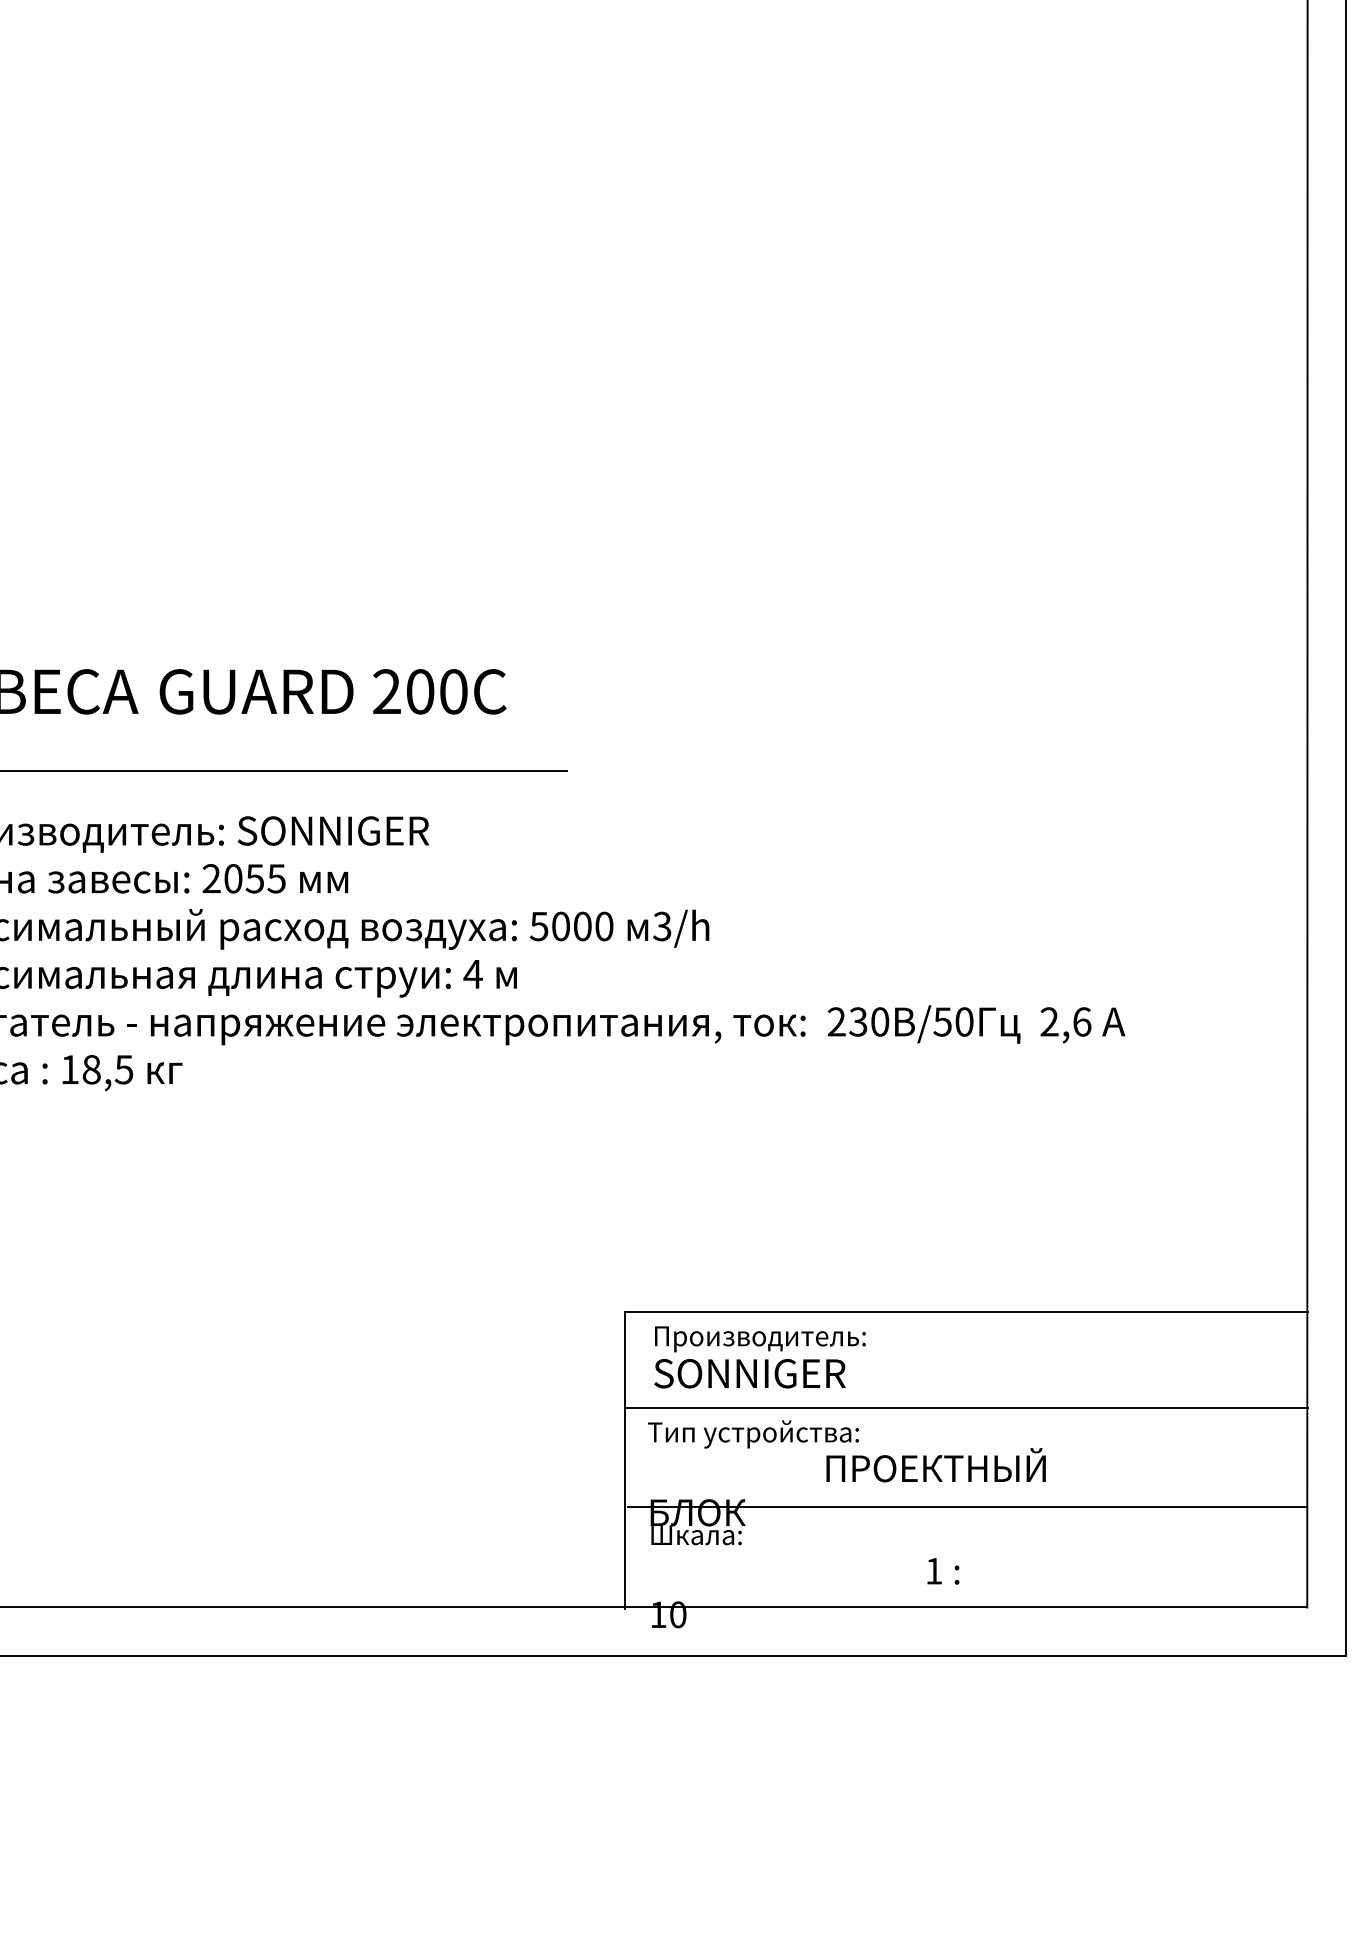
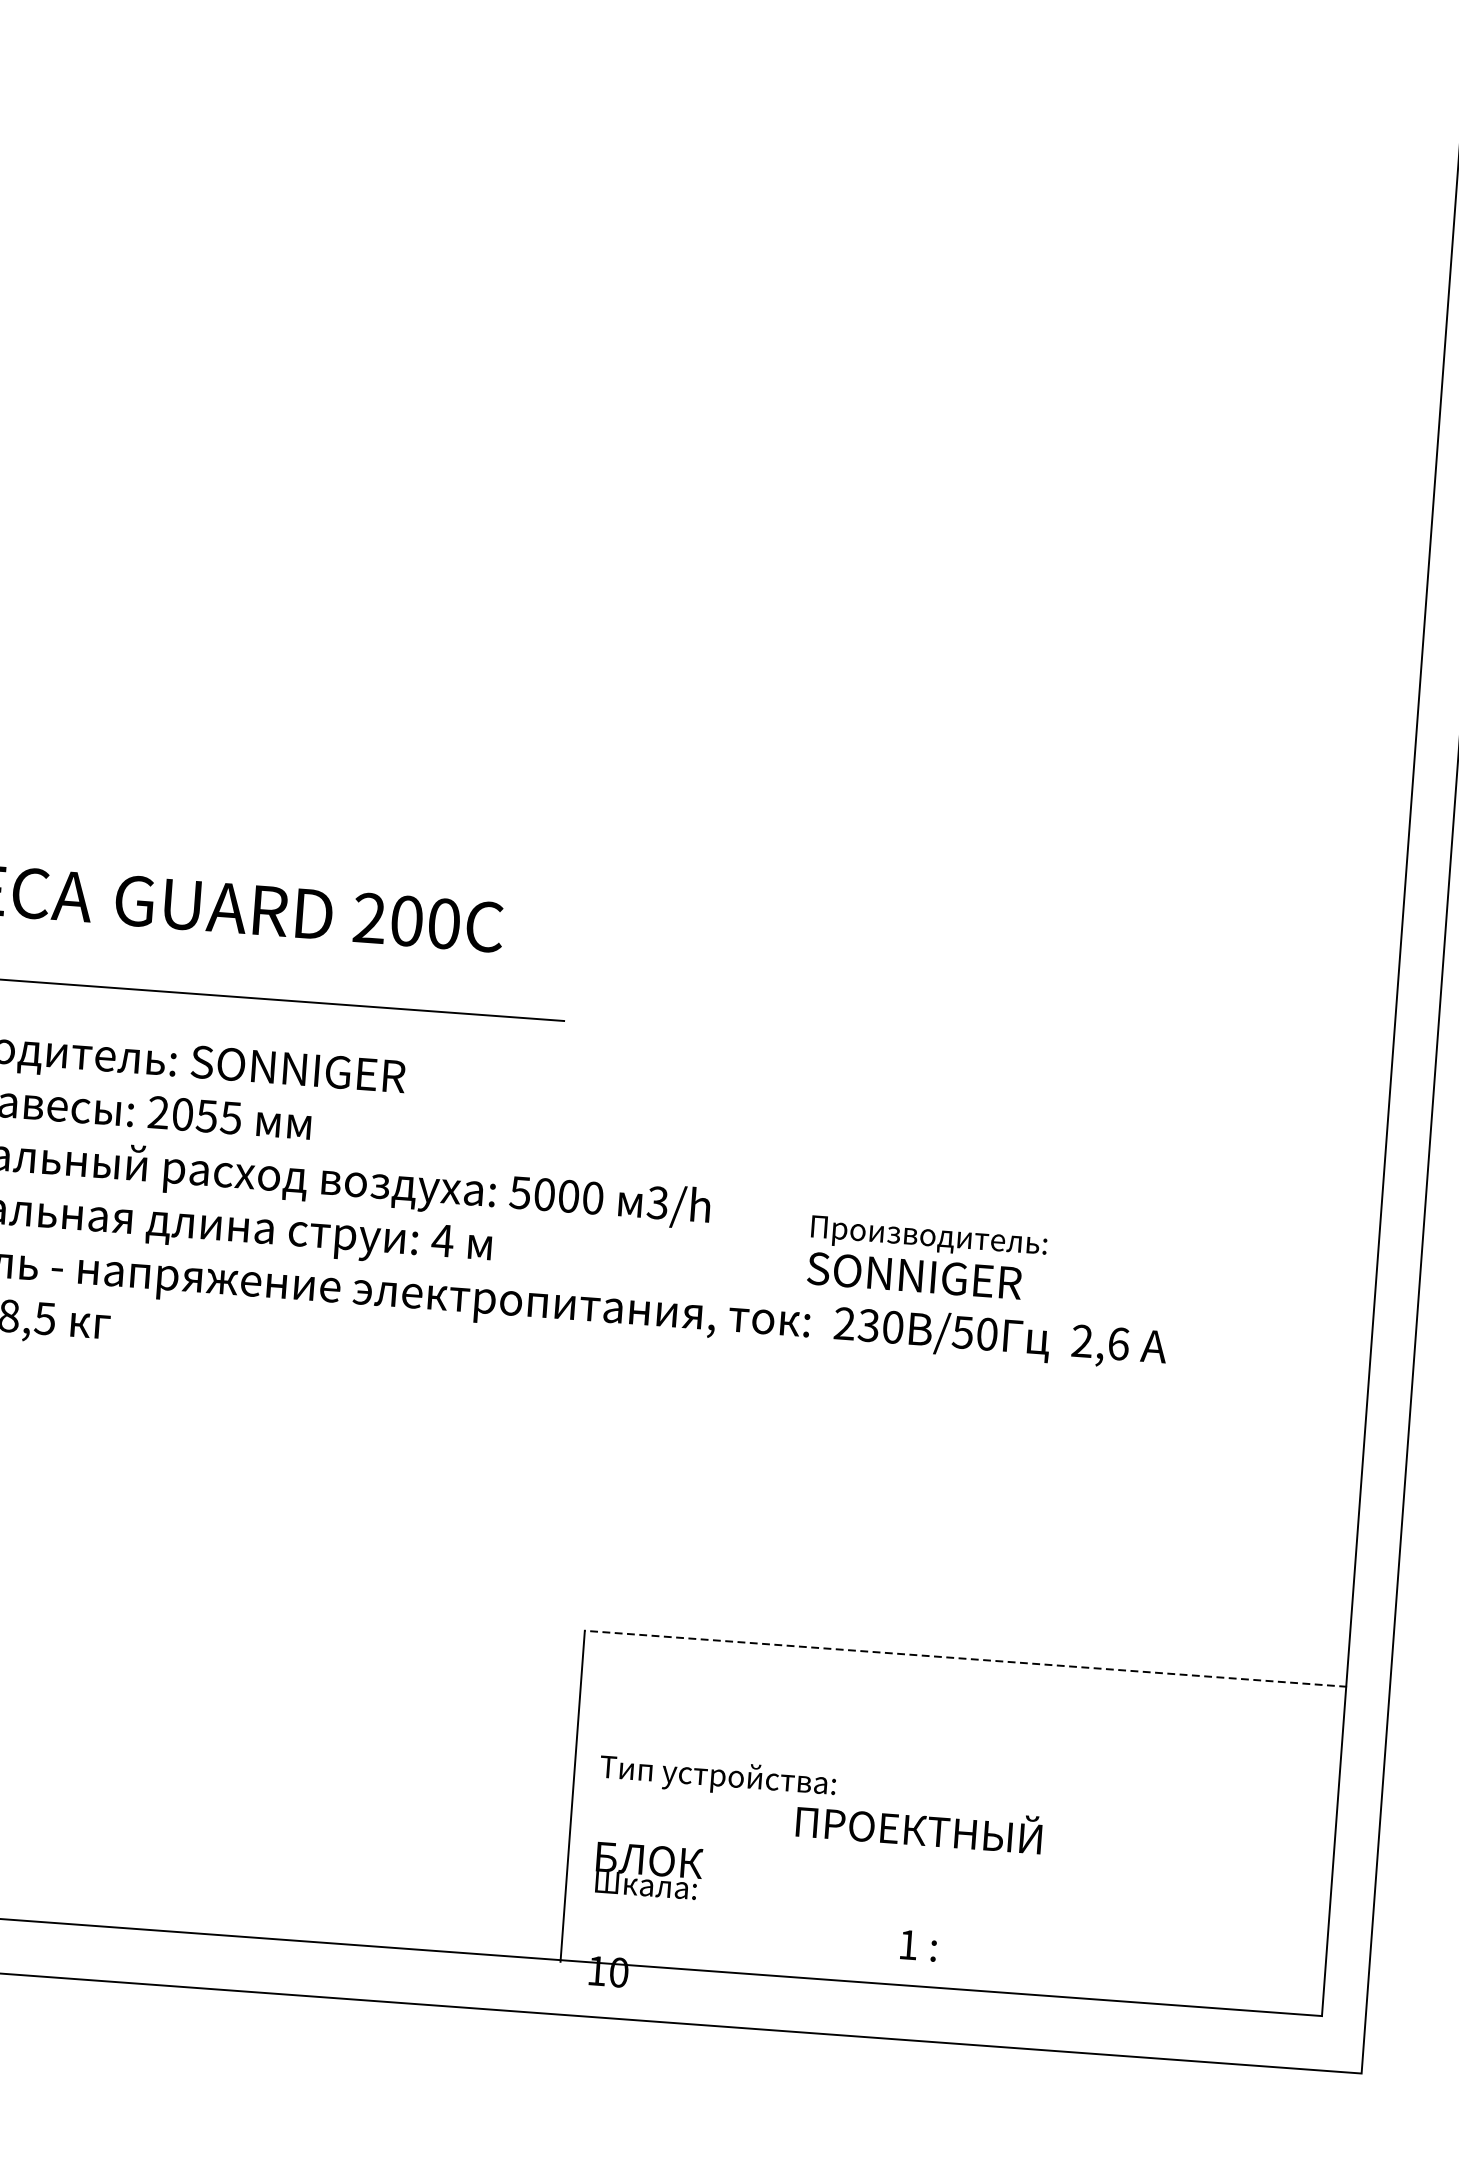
line: (966, 1312) -> (965, 1658), solid -> dashed
text: (759, 1357) -> (926, 1258), moved
line: (967, 1407) -> (959, 1764), removed
line: (966, 1506) -> (949, 1875), removed

